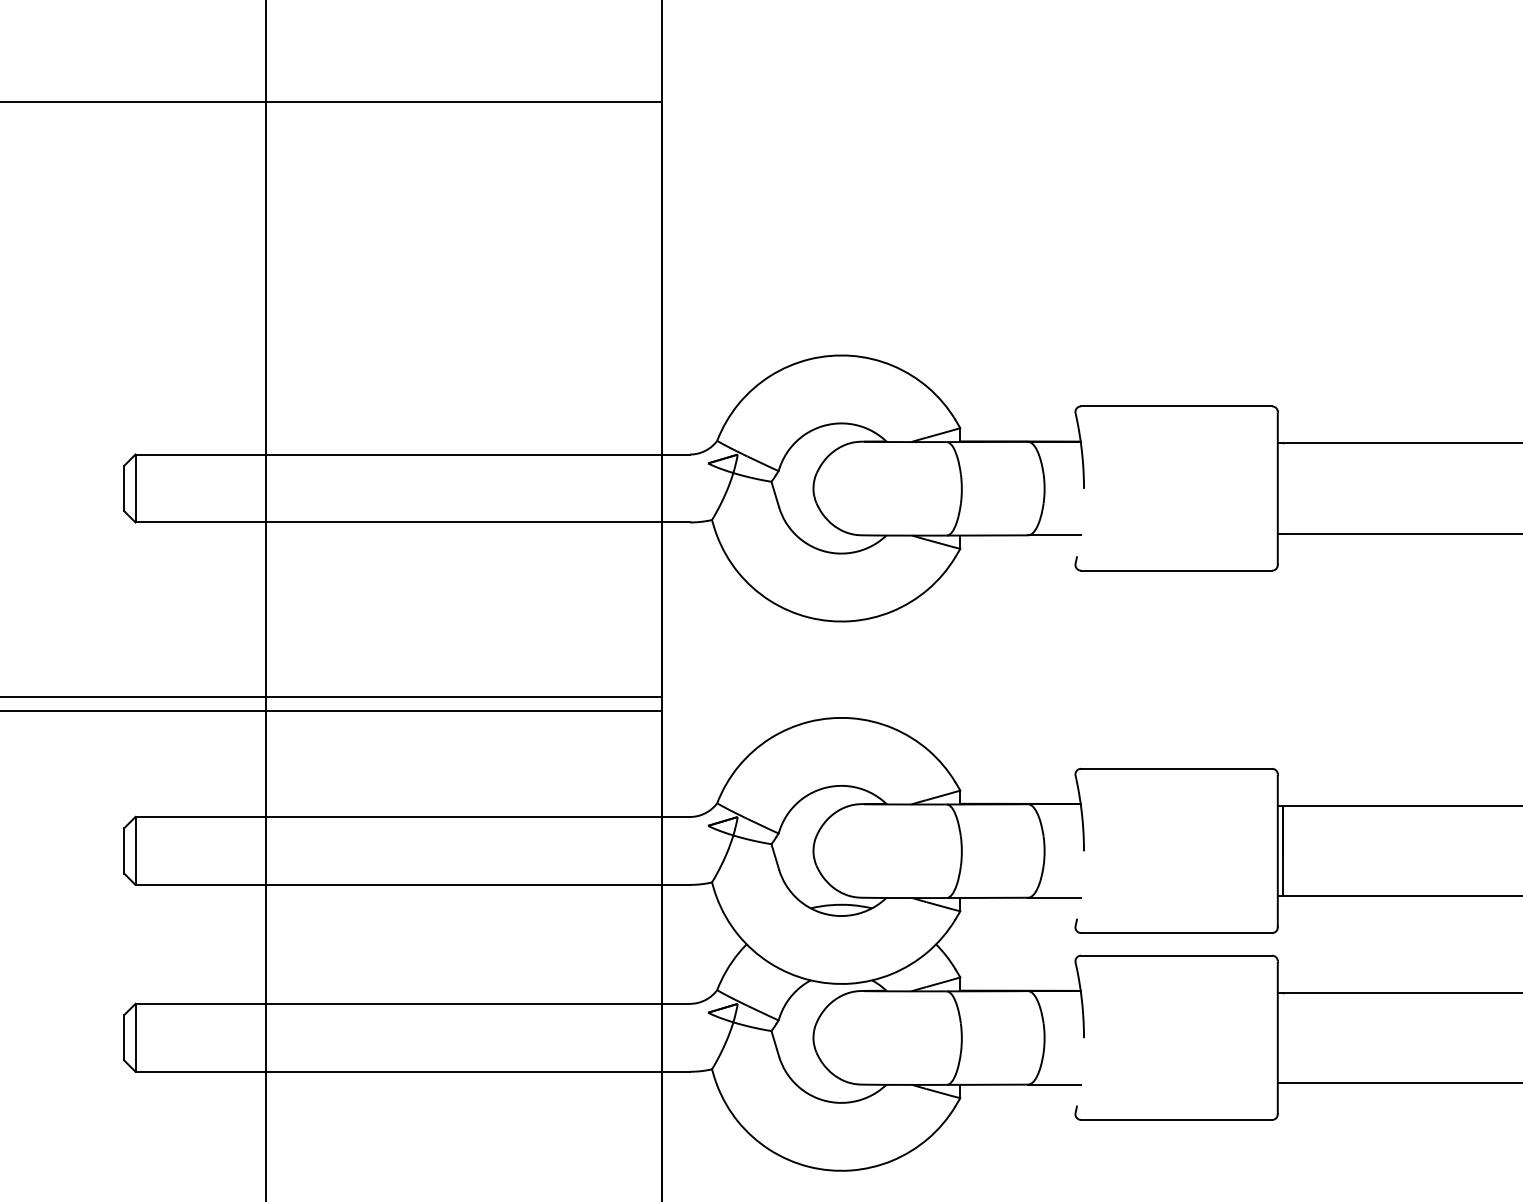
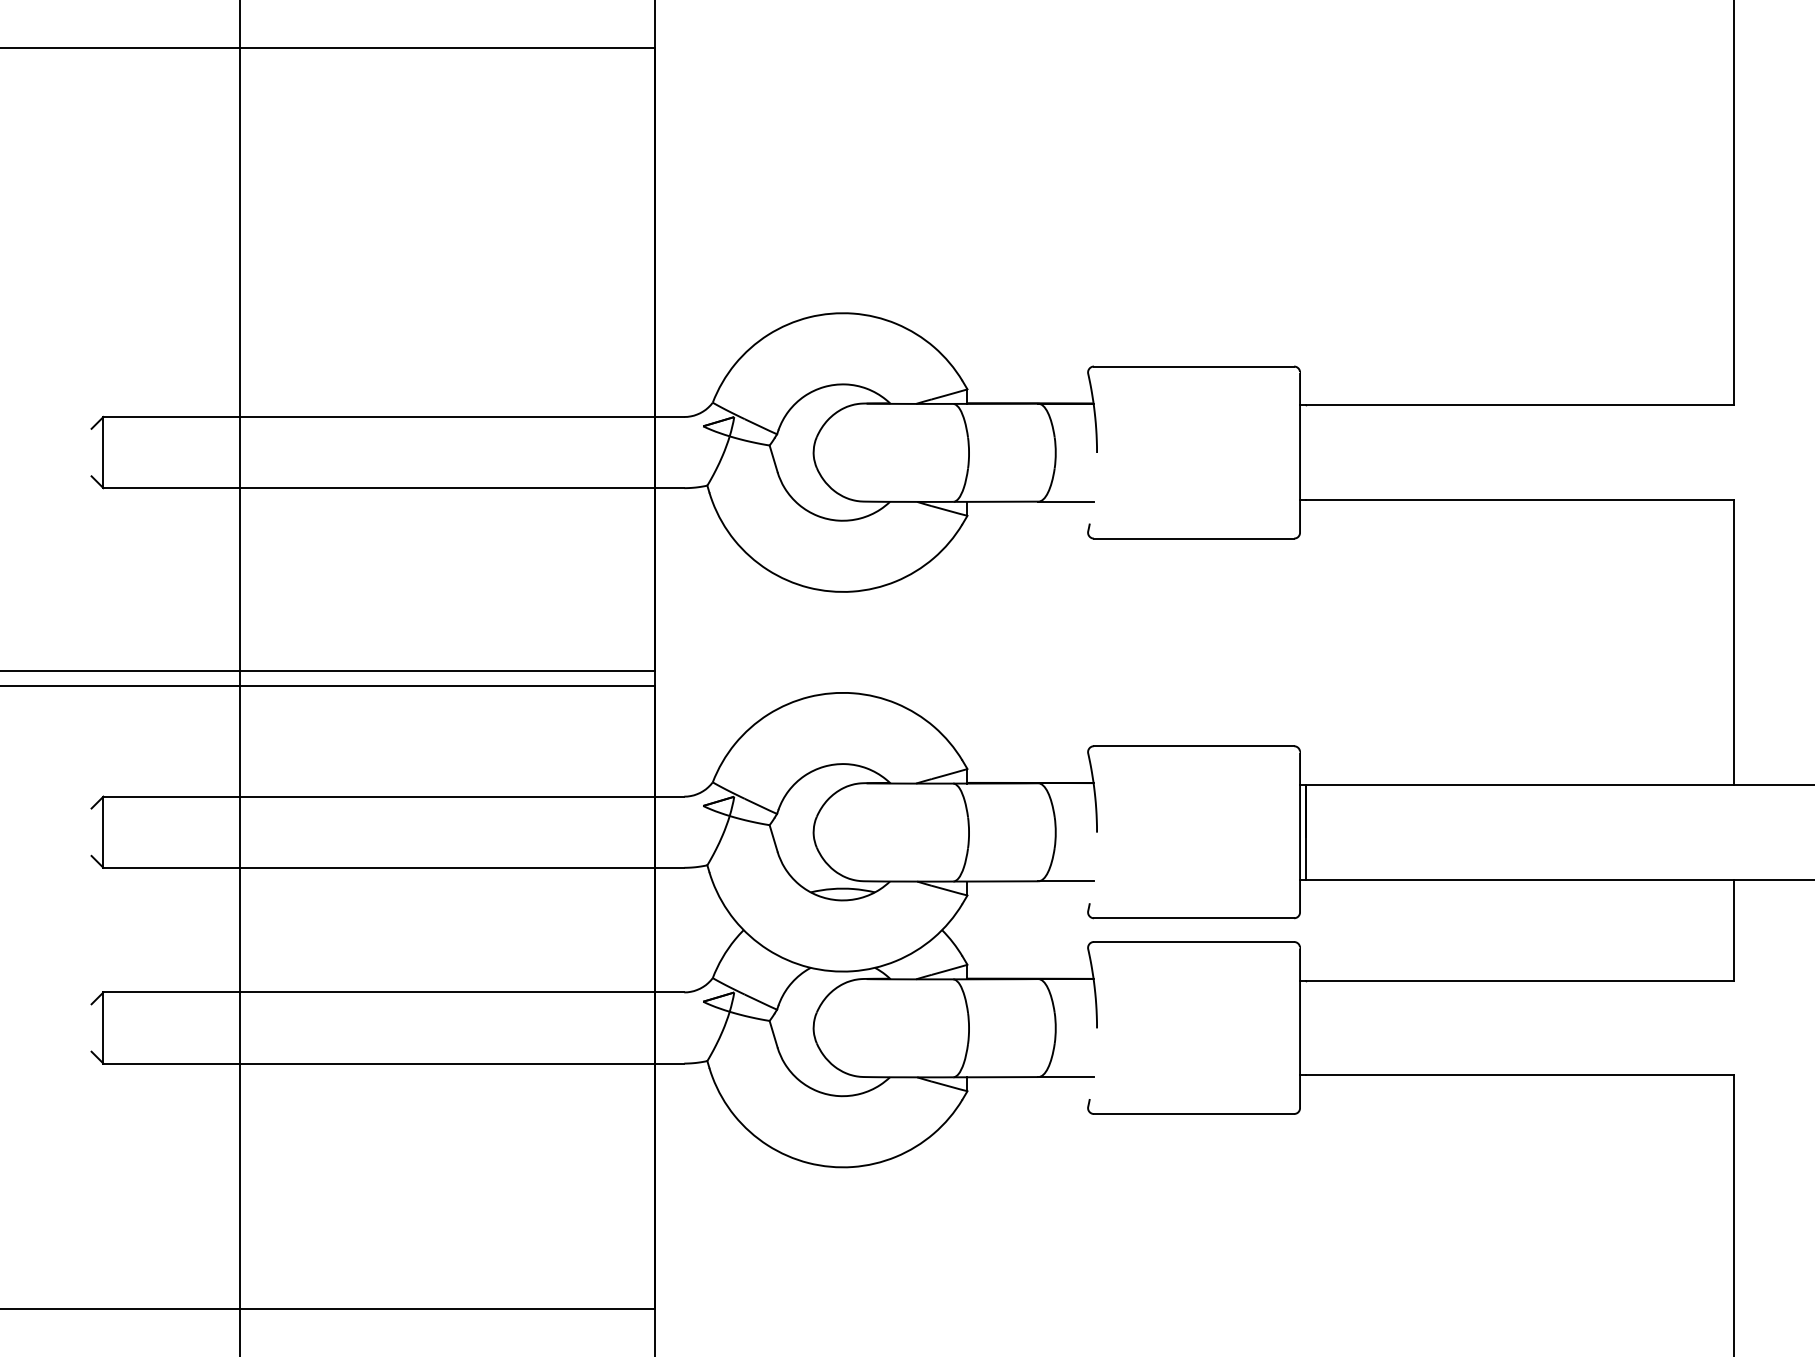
line: (124, 488) -> (91, 452), removed
line: (124, 850) -> (91, 831), removed
line: (124, 1037) -> (91, 1027), removed

